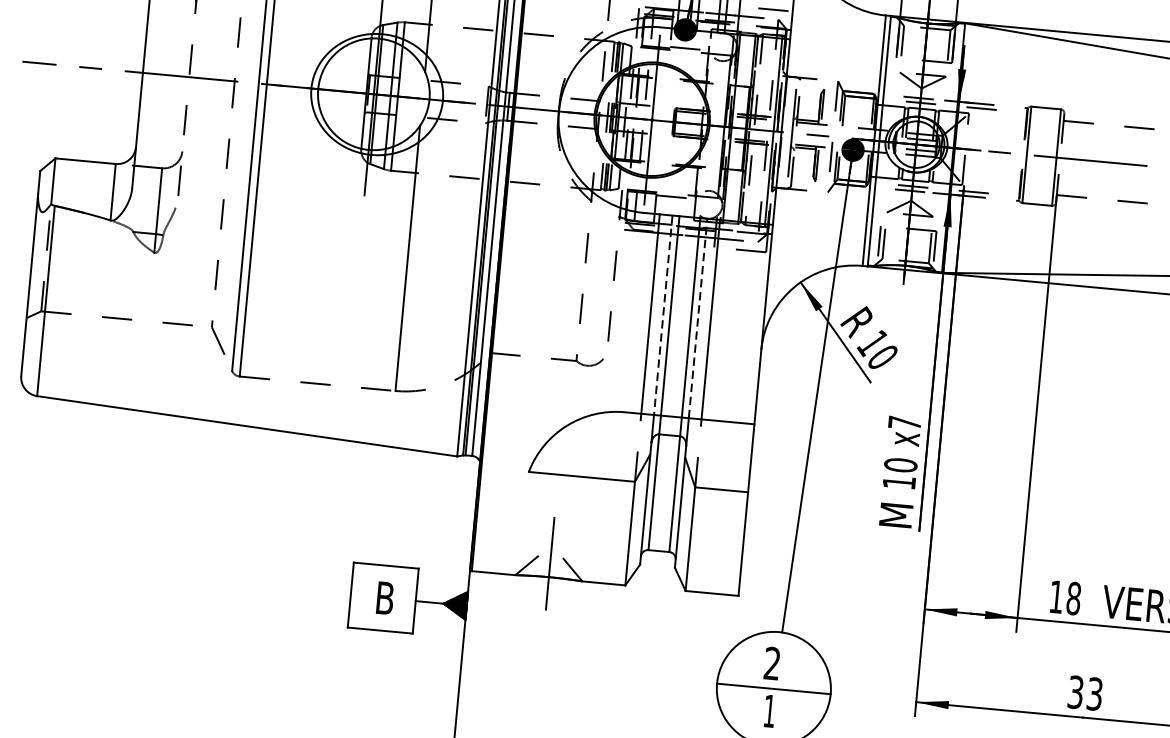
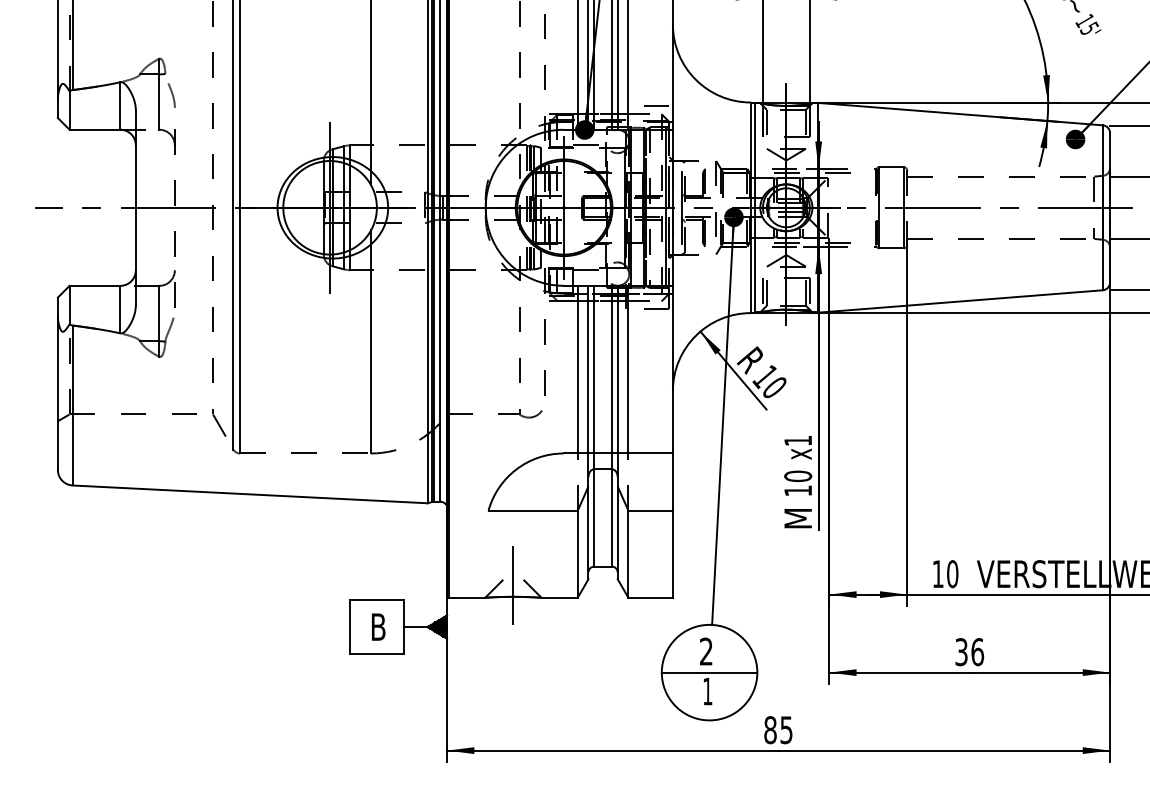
line: (663, 315) -> (588, 369), dashed -> solid
line: (697, 318) -> (617, 369), dashed -> solid
text: (904, 422) -> (797, 440), x7 -> x1
text: (1073, 597) -> (952, 573), 18 -> 10
text: (1094, 694) -> (977, 652), 33 -> 36

